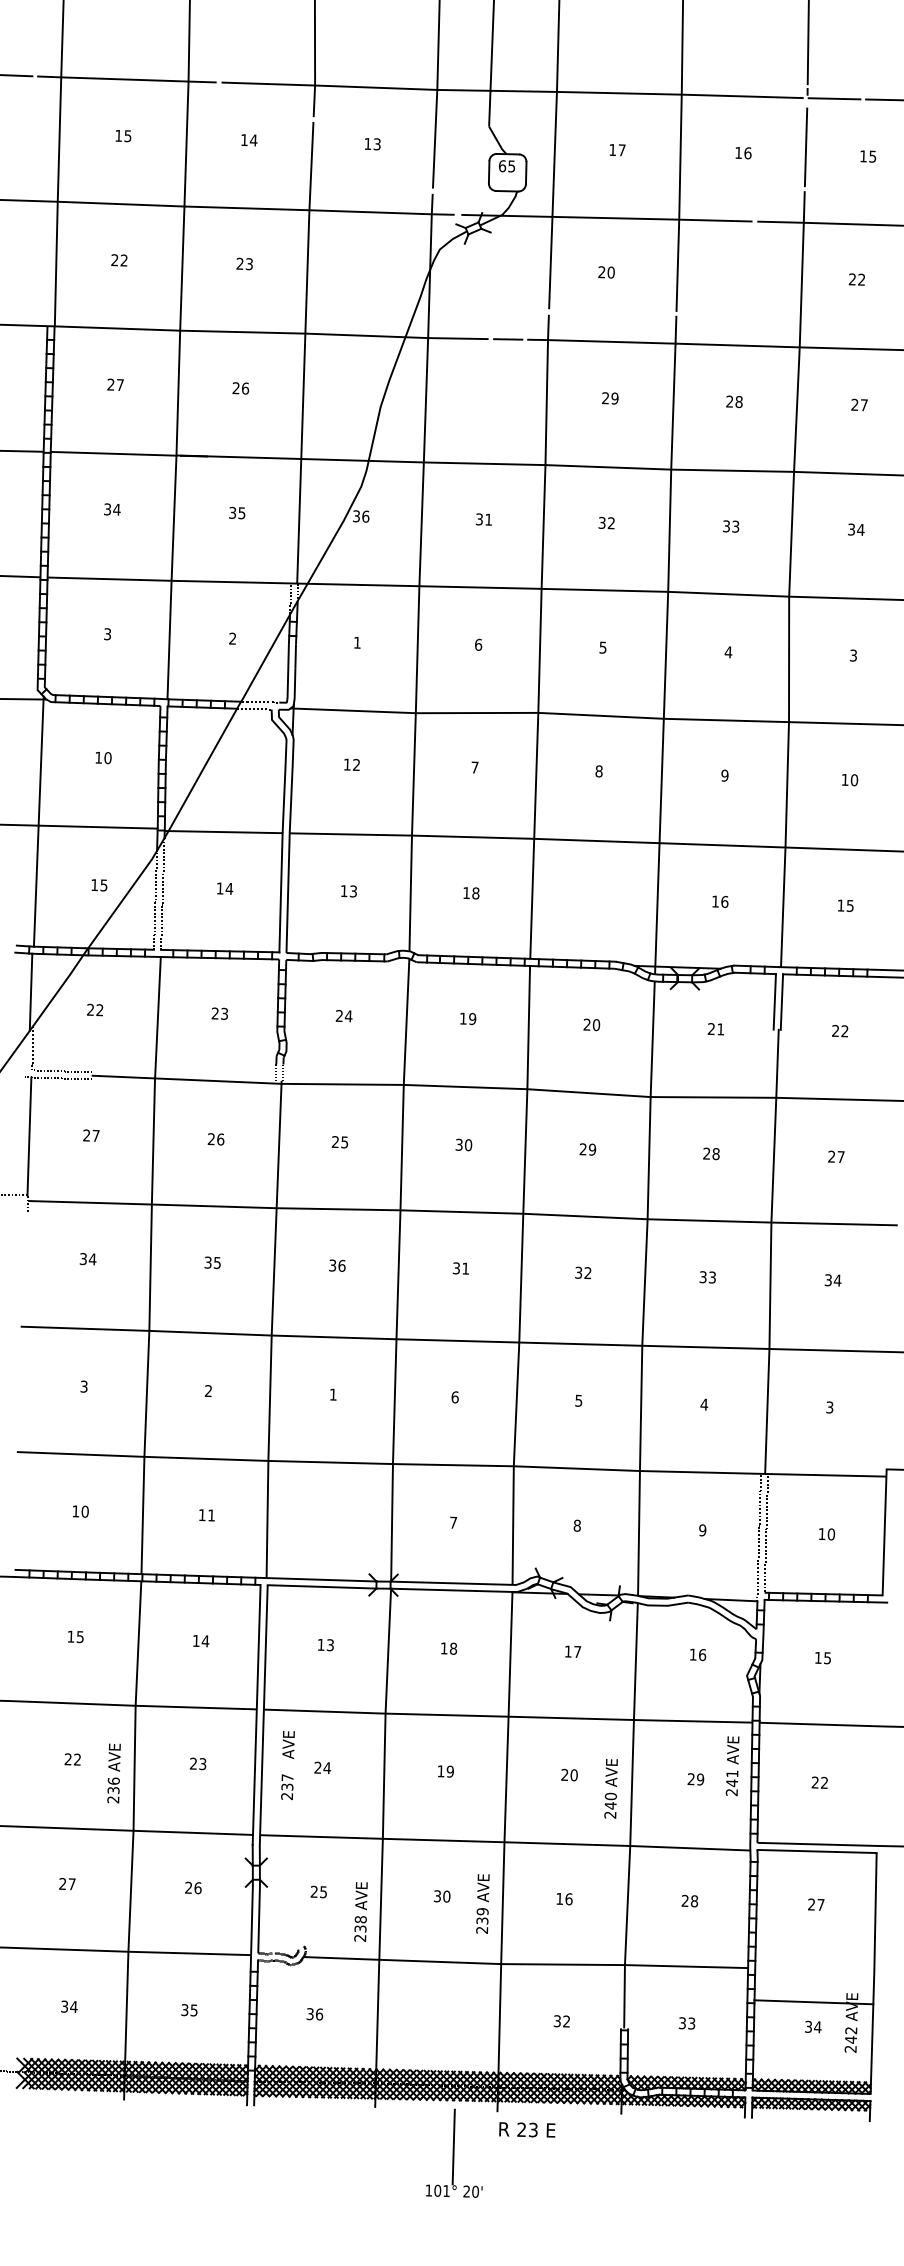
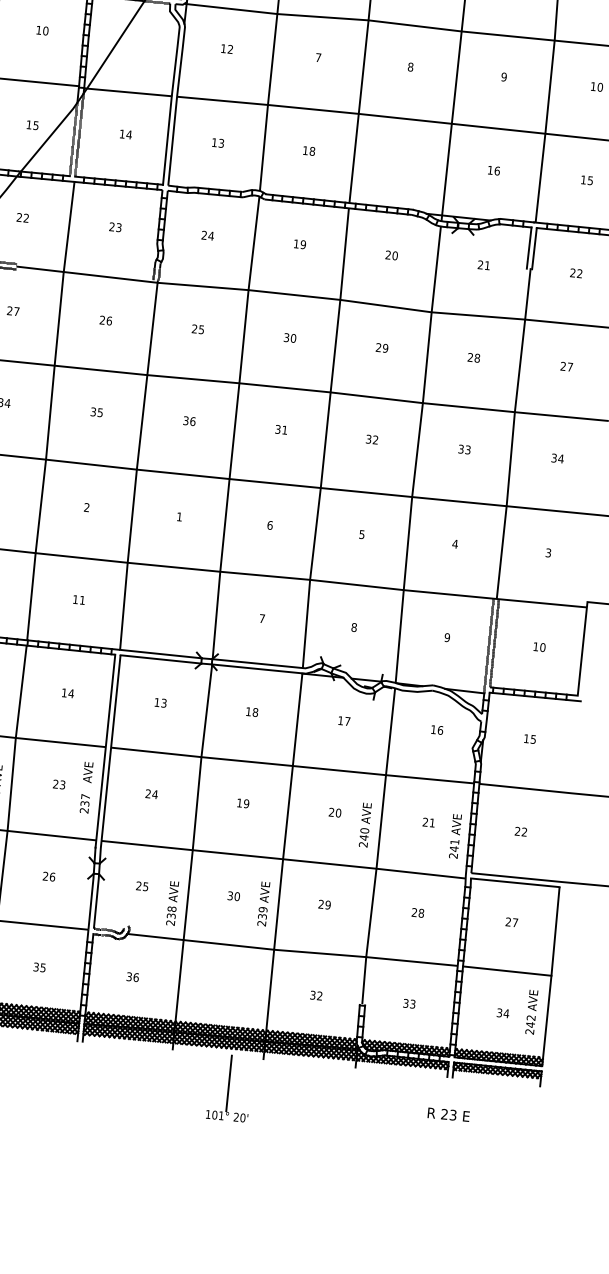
text: (287, 1765) -> (86, 787), moved
text: (732, 1766) -> (455, 836), moved
text: (700, 1779) -> (432, 822), 29 -> 21
text: (564, 1898) -> (324, 904), 16 -> 29
line: (813, 2002) -> (507, 971), moved
text: (527, 2129) -> (448, 1114), moved

